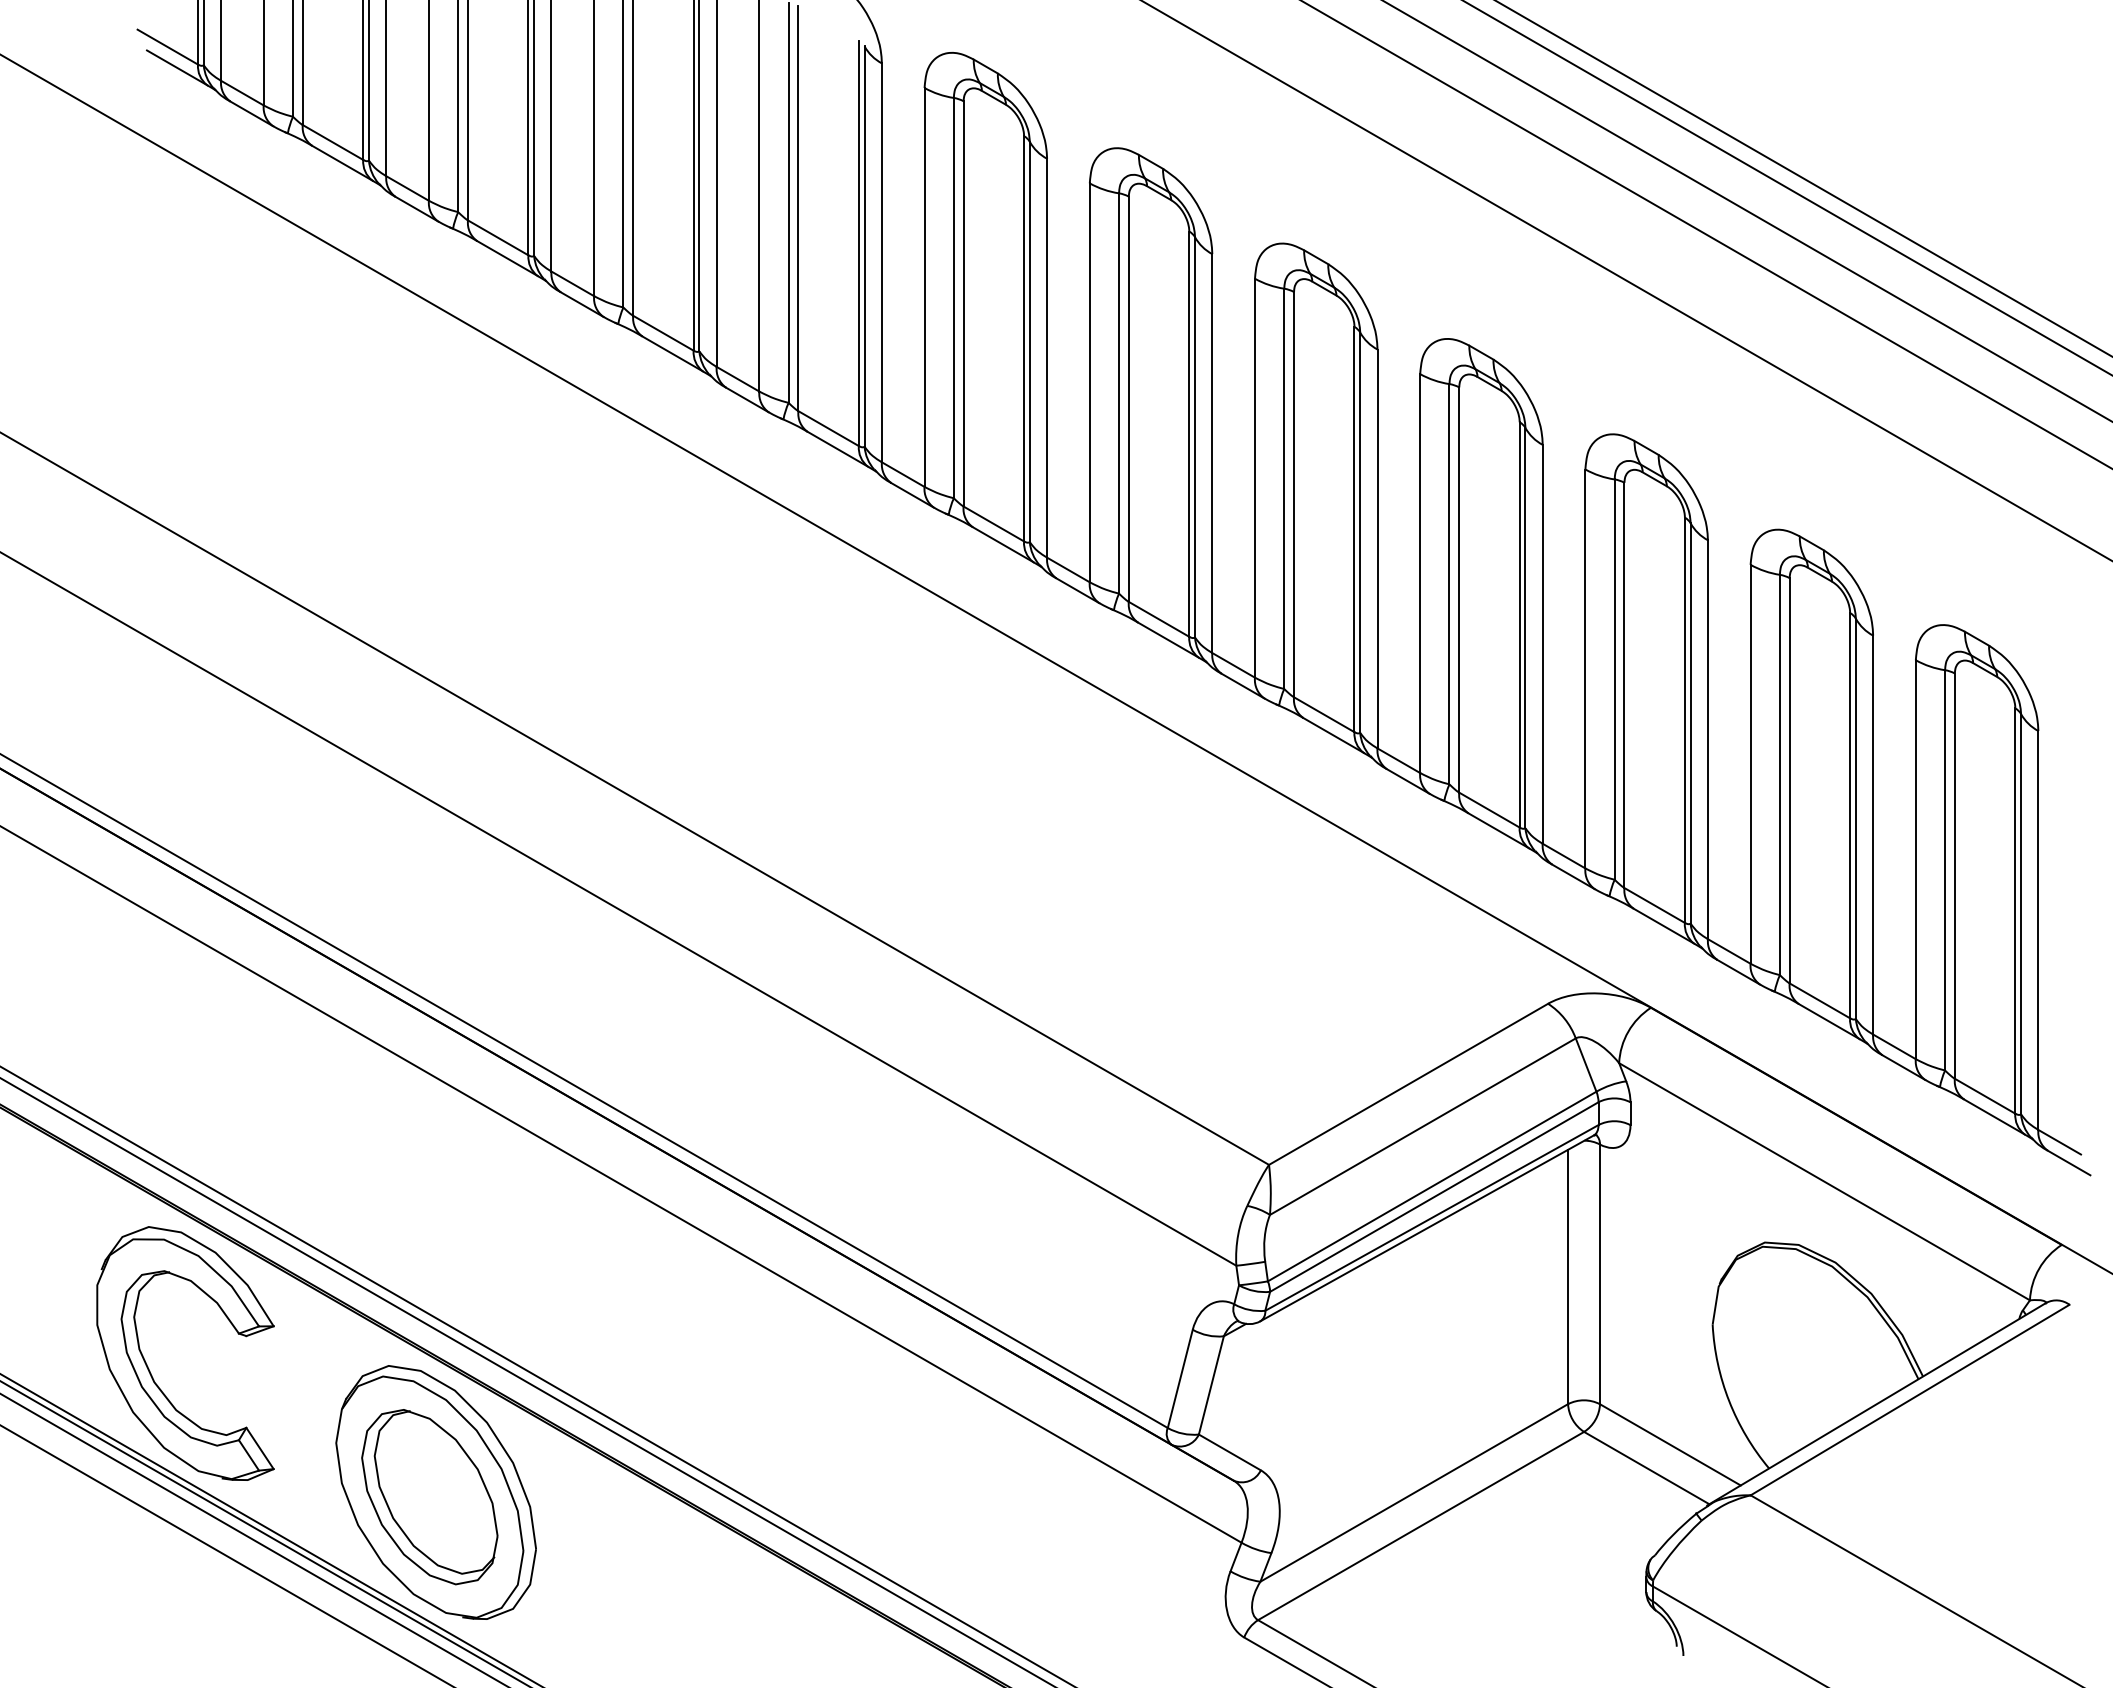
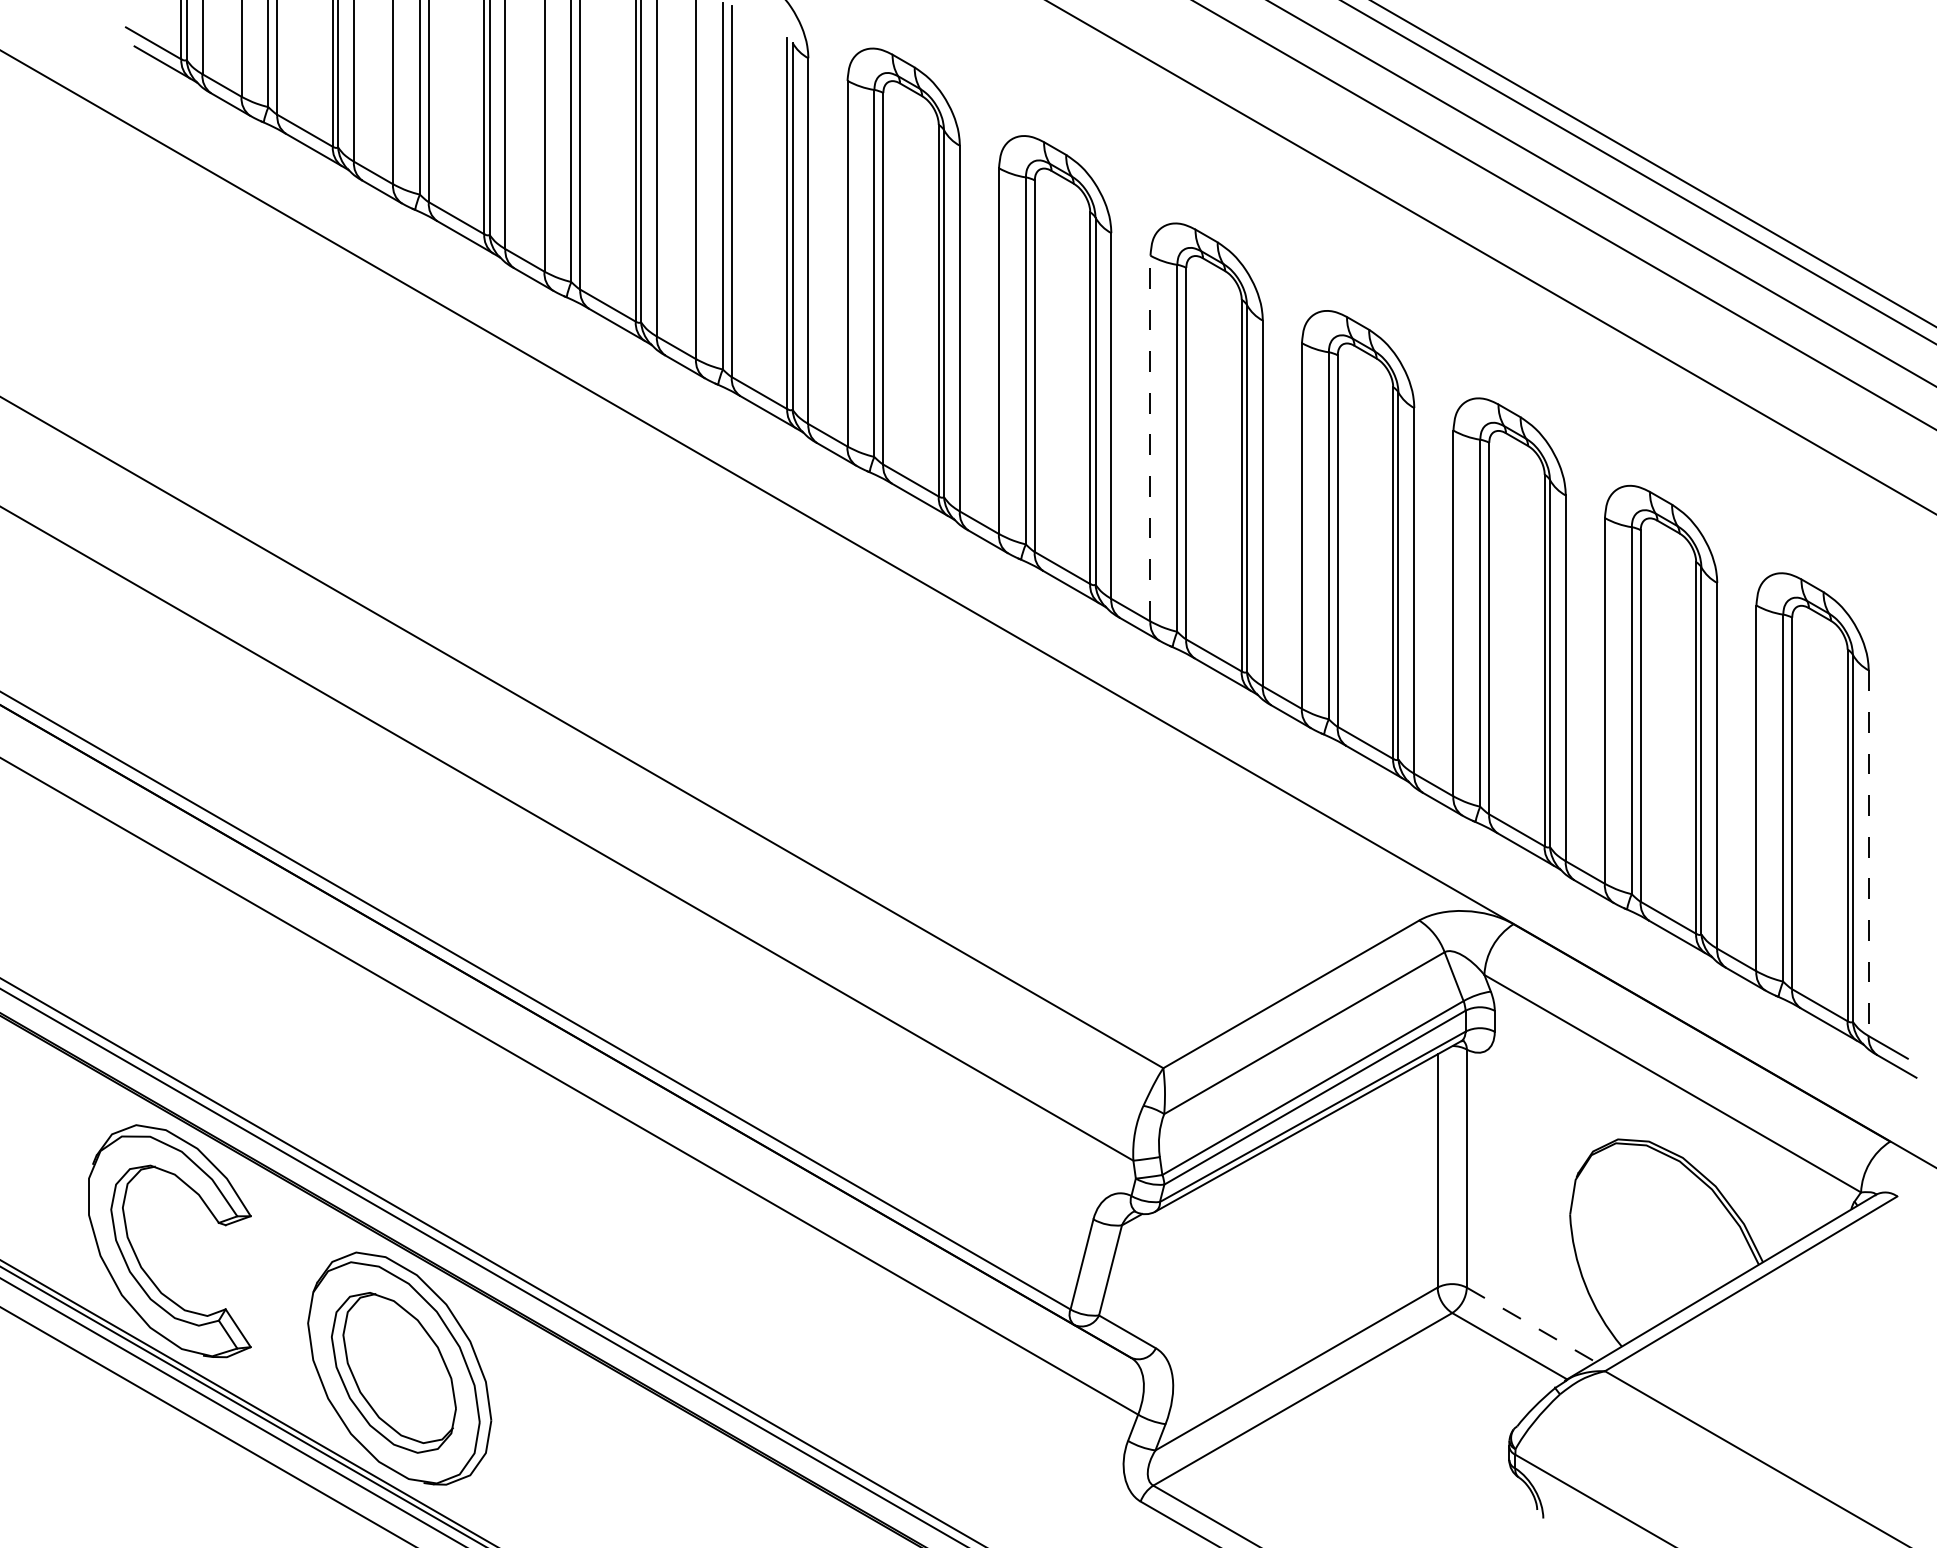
line: (1254, 477) -> (1150, 437), solid -> dashed
line: (2038, 930) -> (1868, 853), solid -> dashed
line: (1670, 1445) -> (1531, 1325), solid -> dashed

